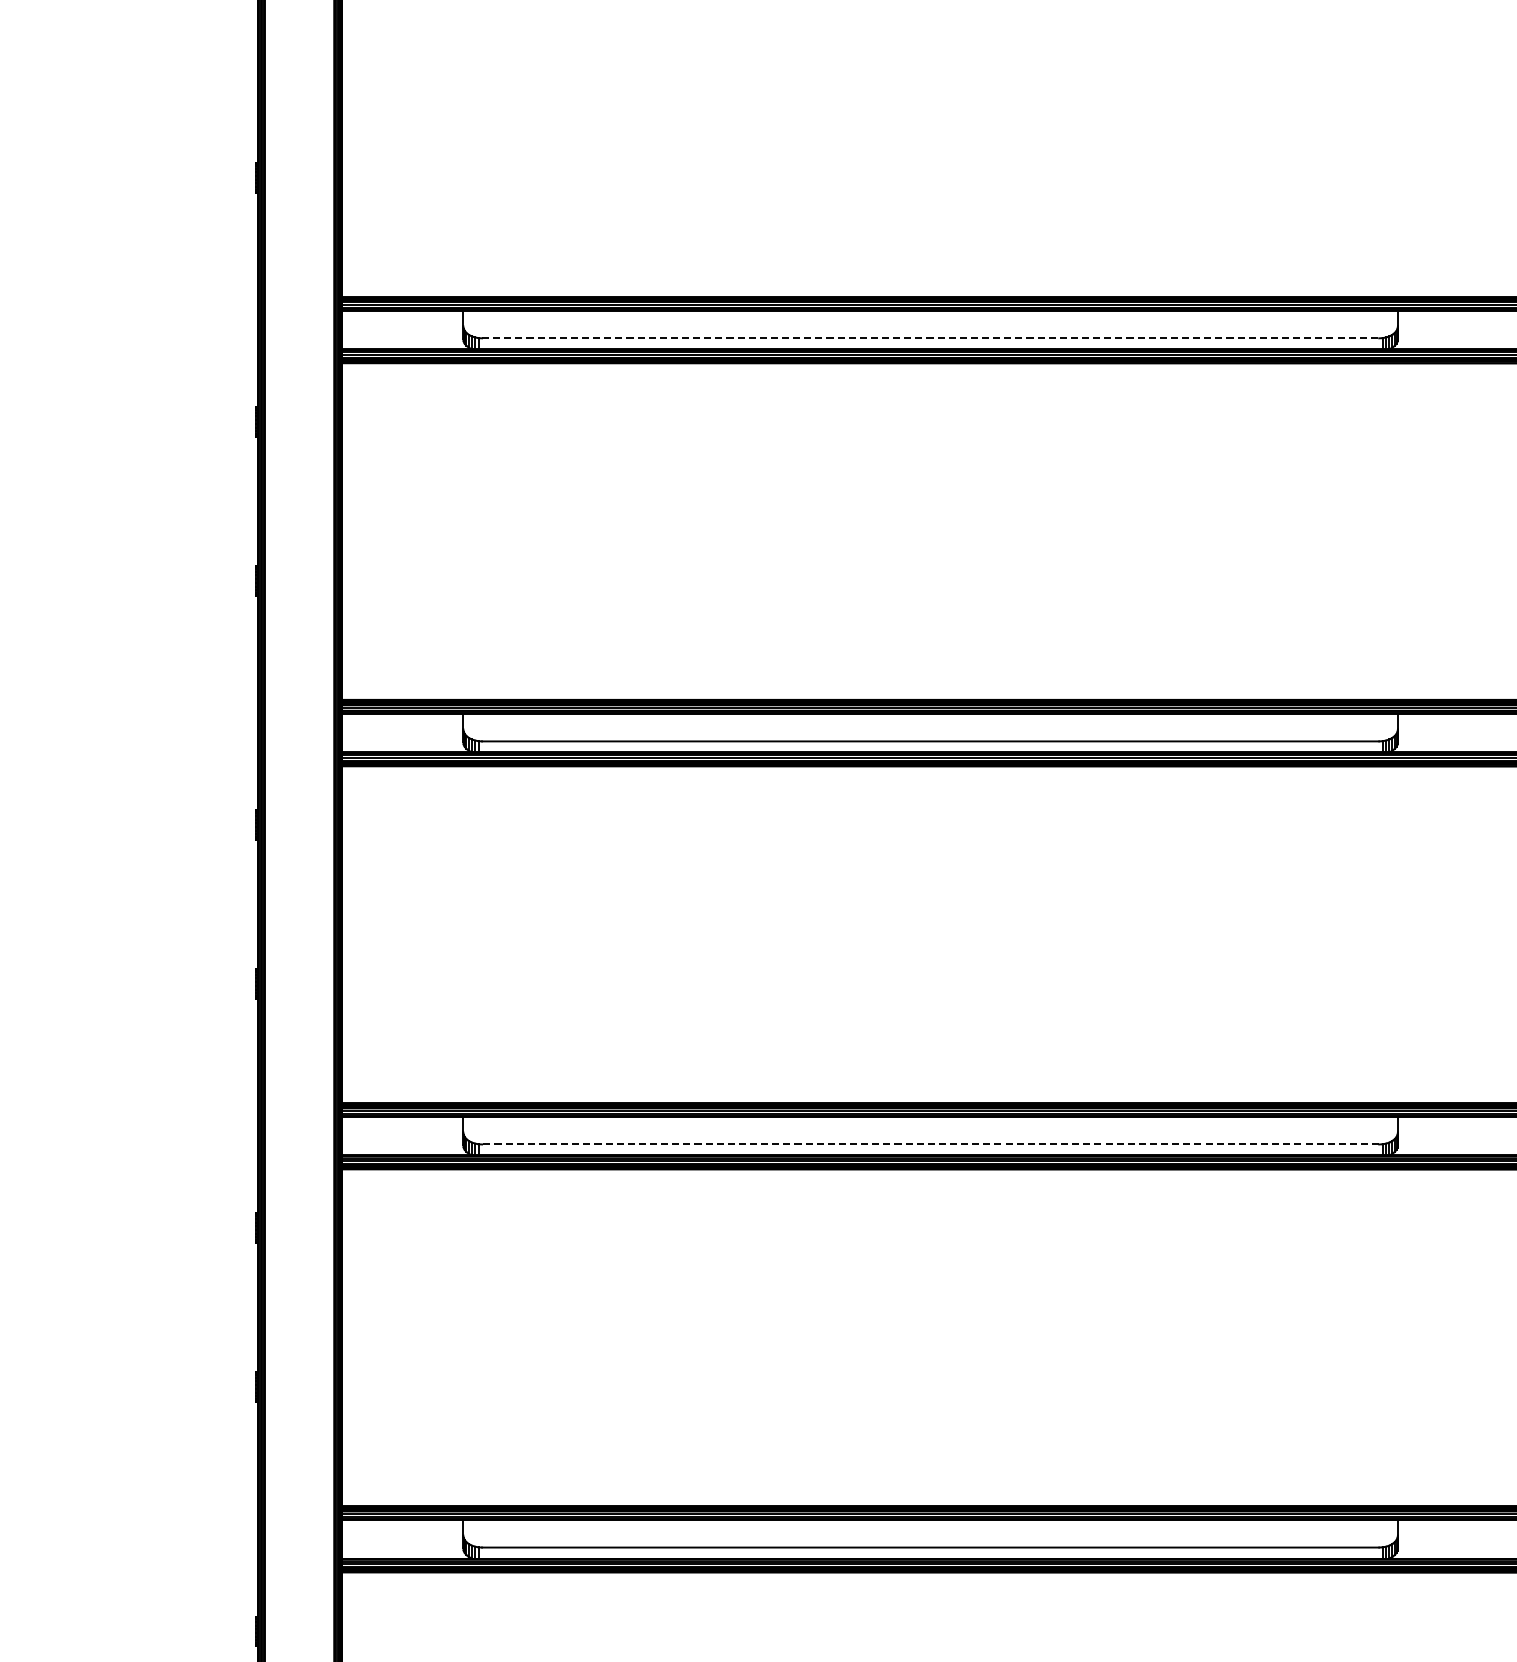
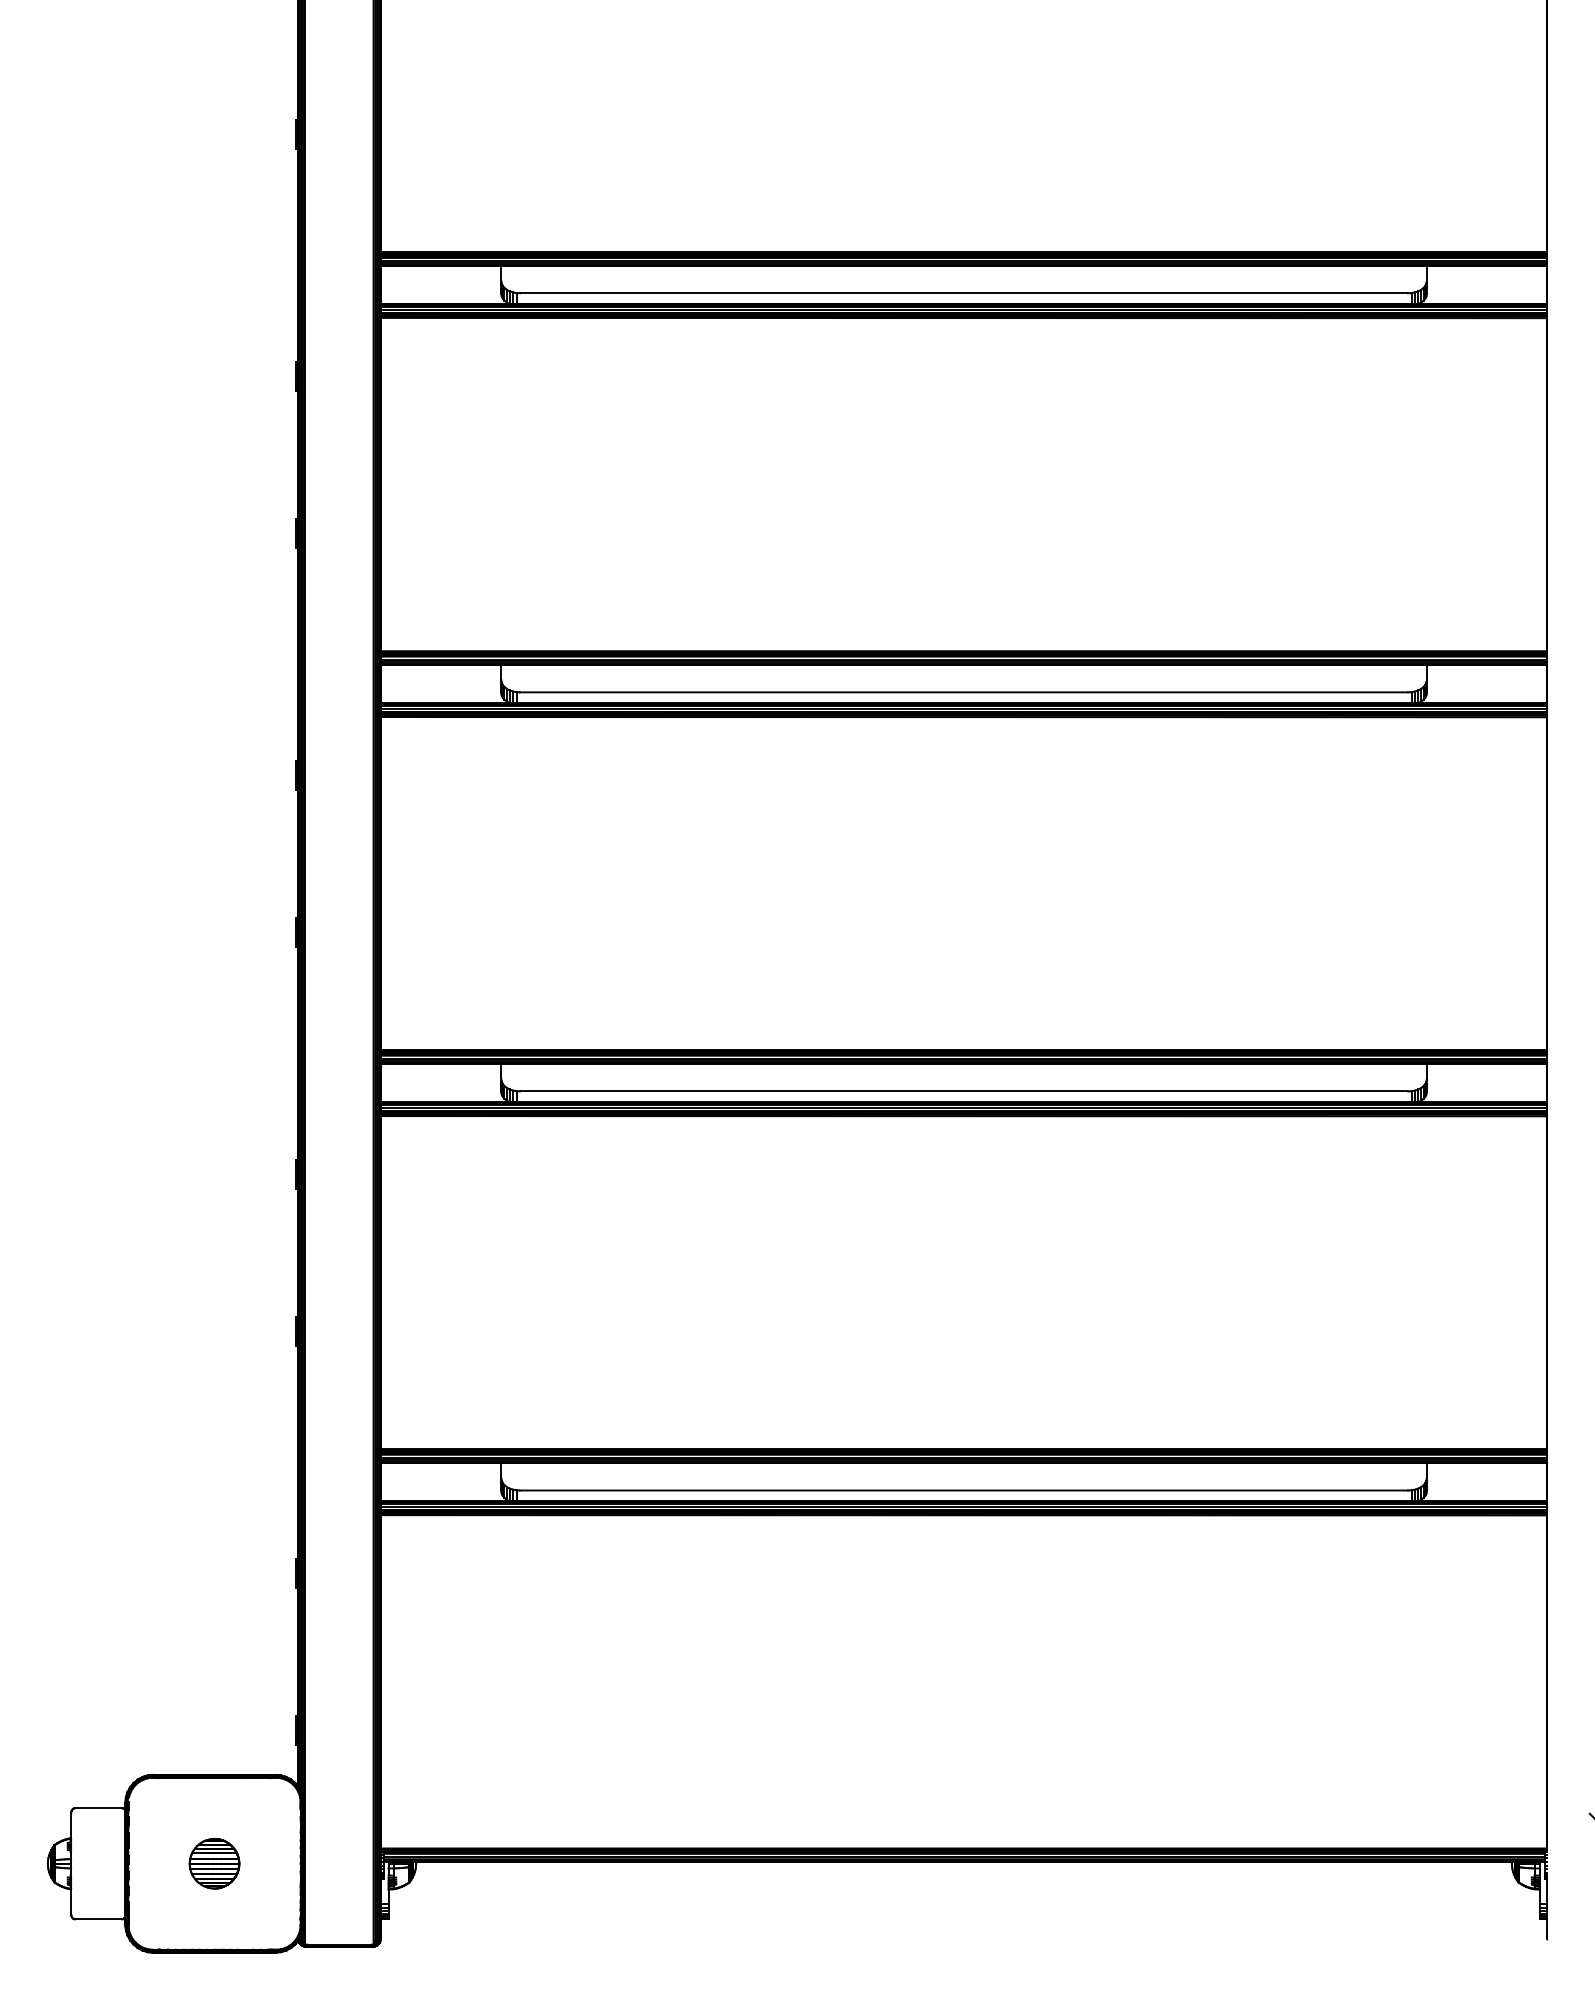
line: (931, 338) -> (964, 293), dashed -> solid
line: (930, 1144) -> (963, 1091), dashed -> solid

